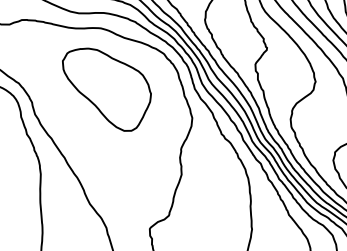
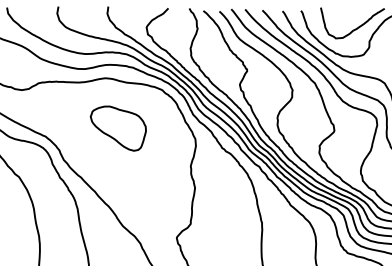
part: (105, 89) -> (118, 128), size x0.7

